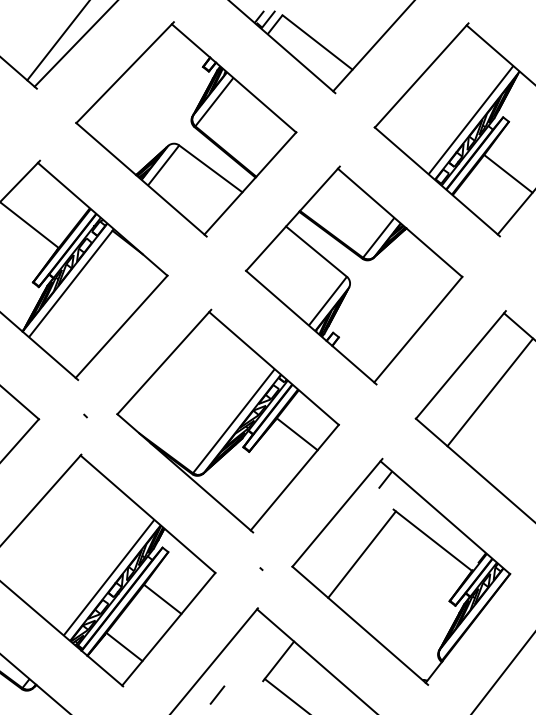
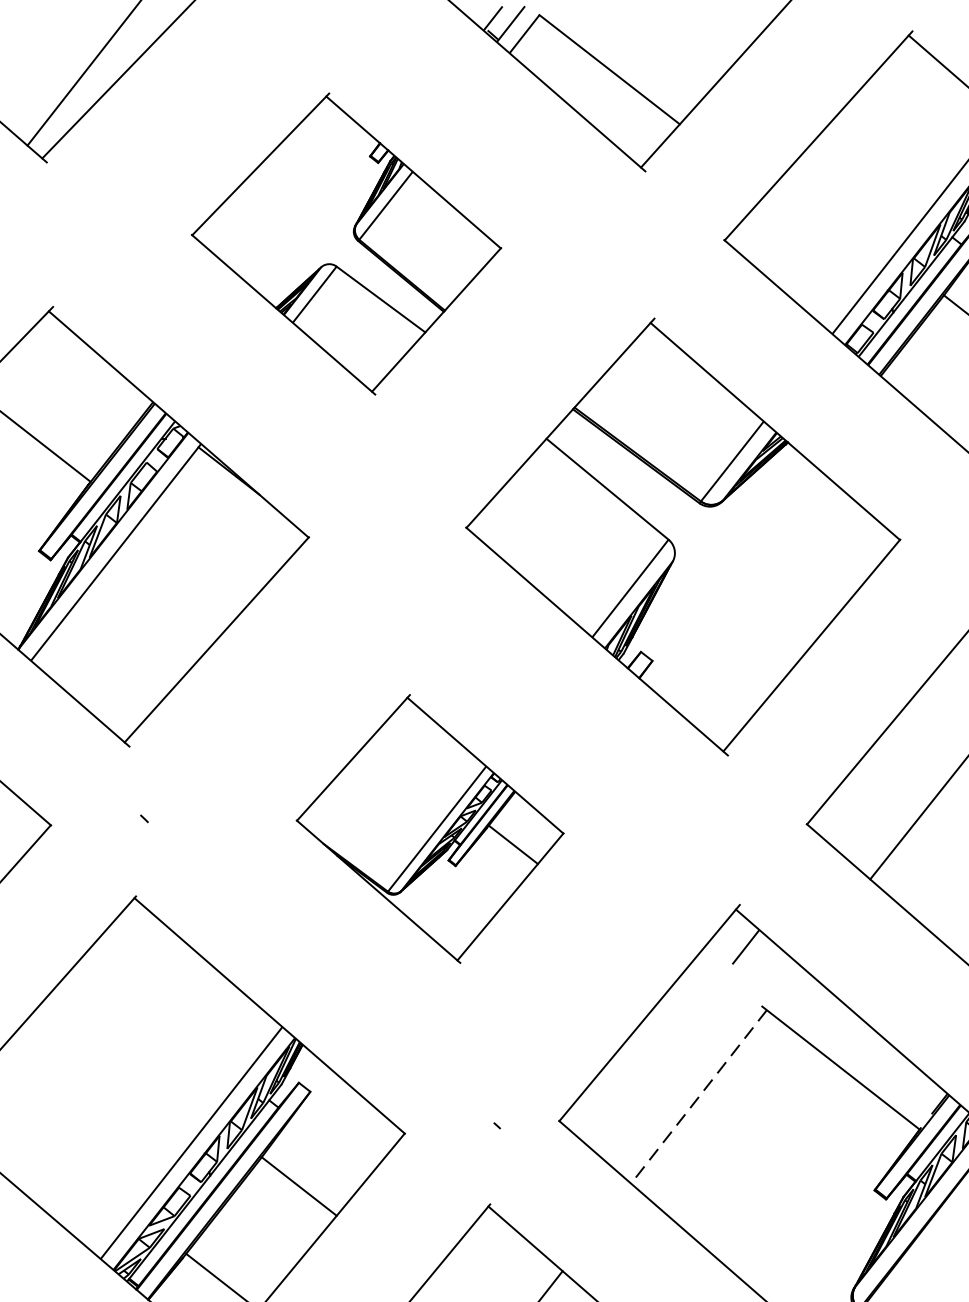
part: (186, 129) -> (346, 244), size x0.7
part: (227, 420) -> (429, 827), size x0.6
line: (362, 554) -> (699, 1096), solid -> dashed

